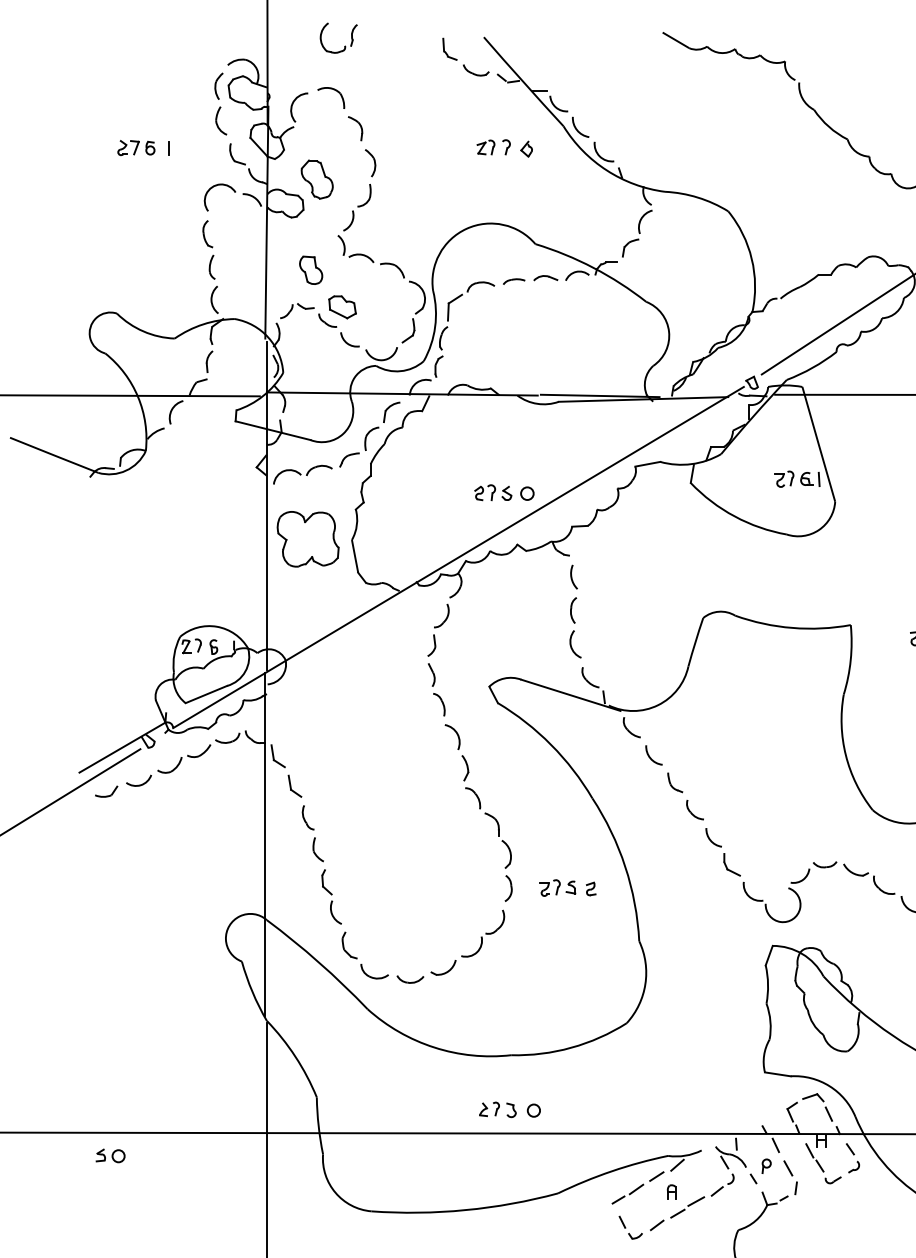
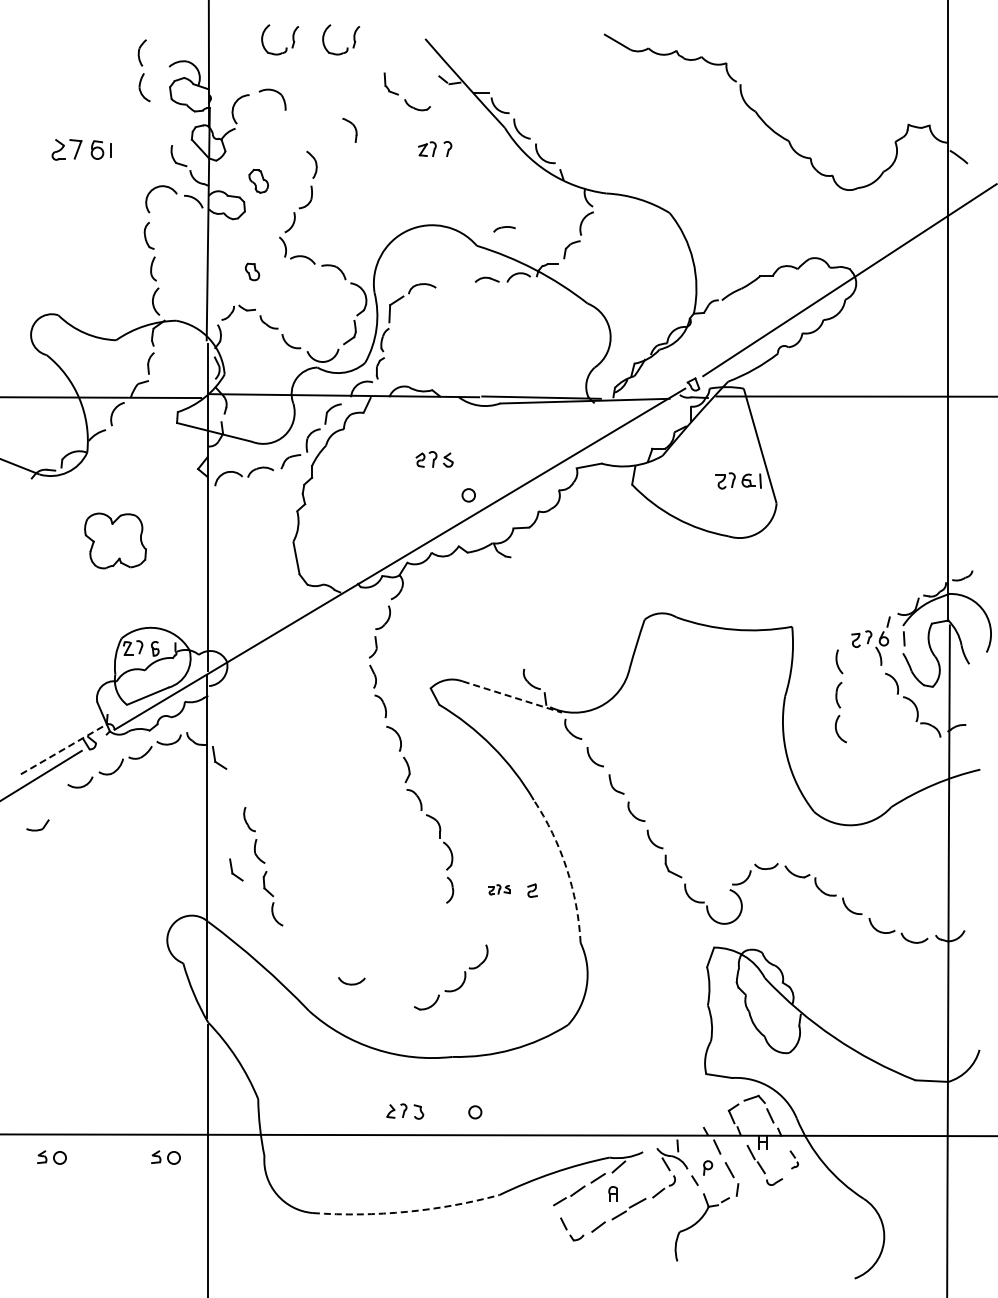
part: (405, 45) -> (346, 47), added
part: (464, 64) -> (405, 99), moved
part: (220, 103) -> (143, 70), moved
part: (355, 128) -> (349, 130), moved
part: (136, 147) -> (77, 149), size x1.4
part: (526, 148) -> (467, 150), removed
part: (317, 179) -> (258, 181), size x0.6
part: (311, 269) -> (252, 271), size x0.6
part: (514, 281) -> (504, 229), moved
part: (342, 307) -> (283, 309), removed
part: (493, 492) -> (434, 459), moved
part: (308, 538) -> (115, 540), moved
part: (575, 611) -> (840, 696), moved
line: (571, 695) -> (512, 697), solid -> dashed
line: (122, 747) -> (63, 749), solid -> dashed
part: (295, 785) -> (236, 869), moved
part: (106, 791) -> (37, 825), moved
arc: (625, 866) -> (566, 868), solid -> dashed
part: (558, 887) -> (499, 889), size x0.6
part: (477, 950) -> (460, 985), moved
part: (357, 957) -> (298, 959), removed
part: (498, 1109) -> (405, 1111), moved
part: (224, 1155) -> (165, 1157), added
part: (853, 1157) -> (794, 1159), size x0.6
arc: (465, 1209) -> (406, 1211), solid -> dashed

